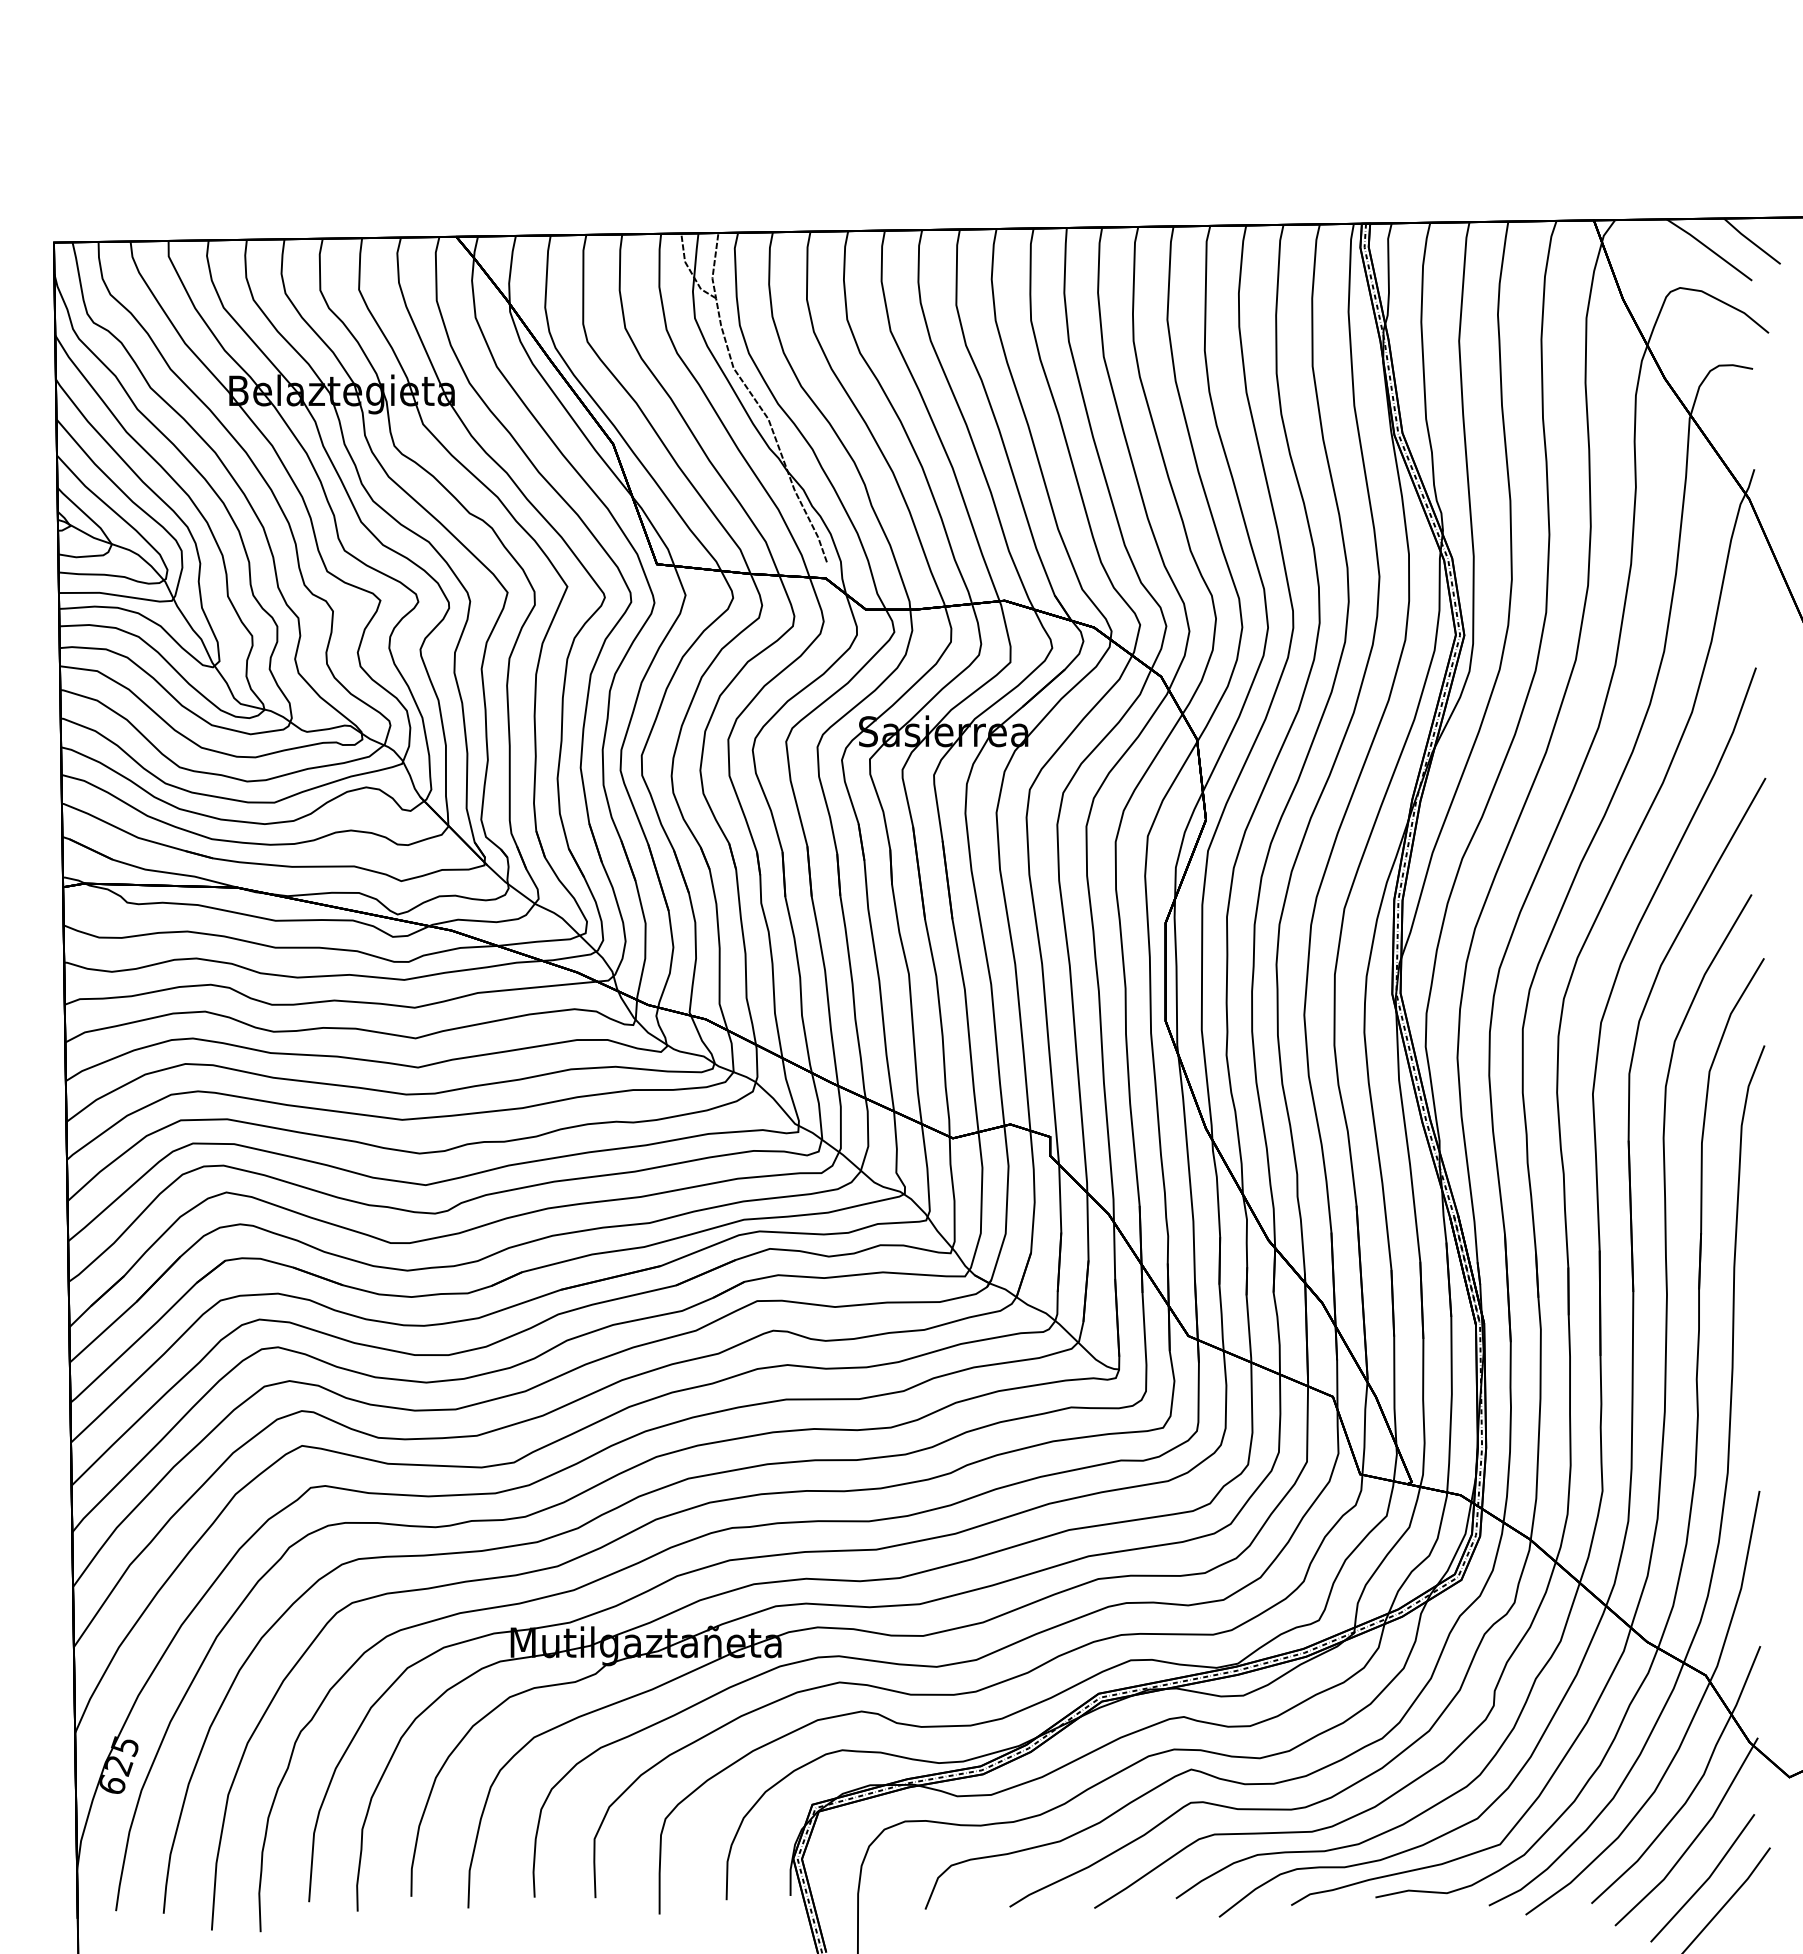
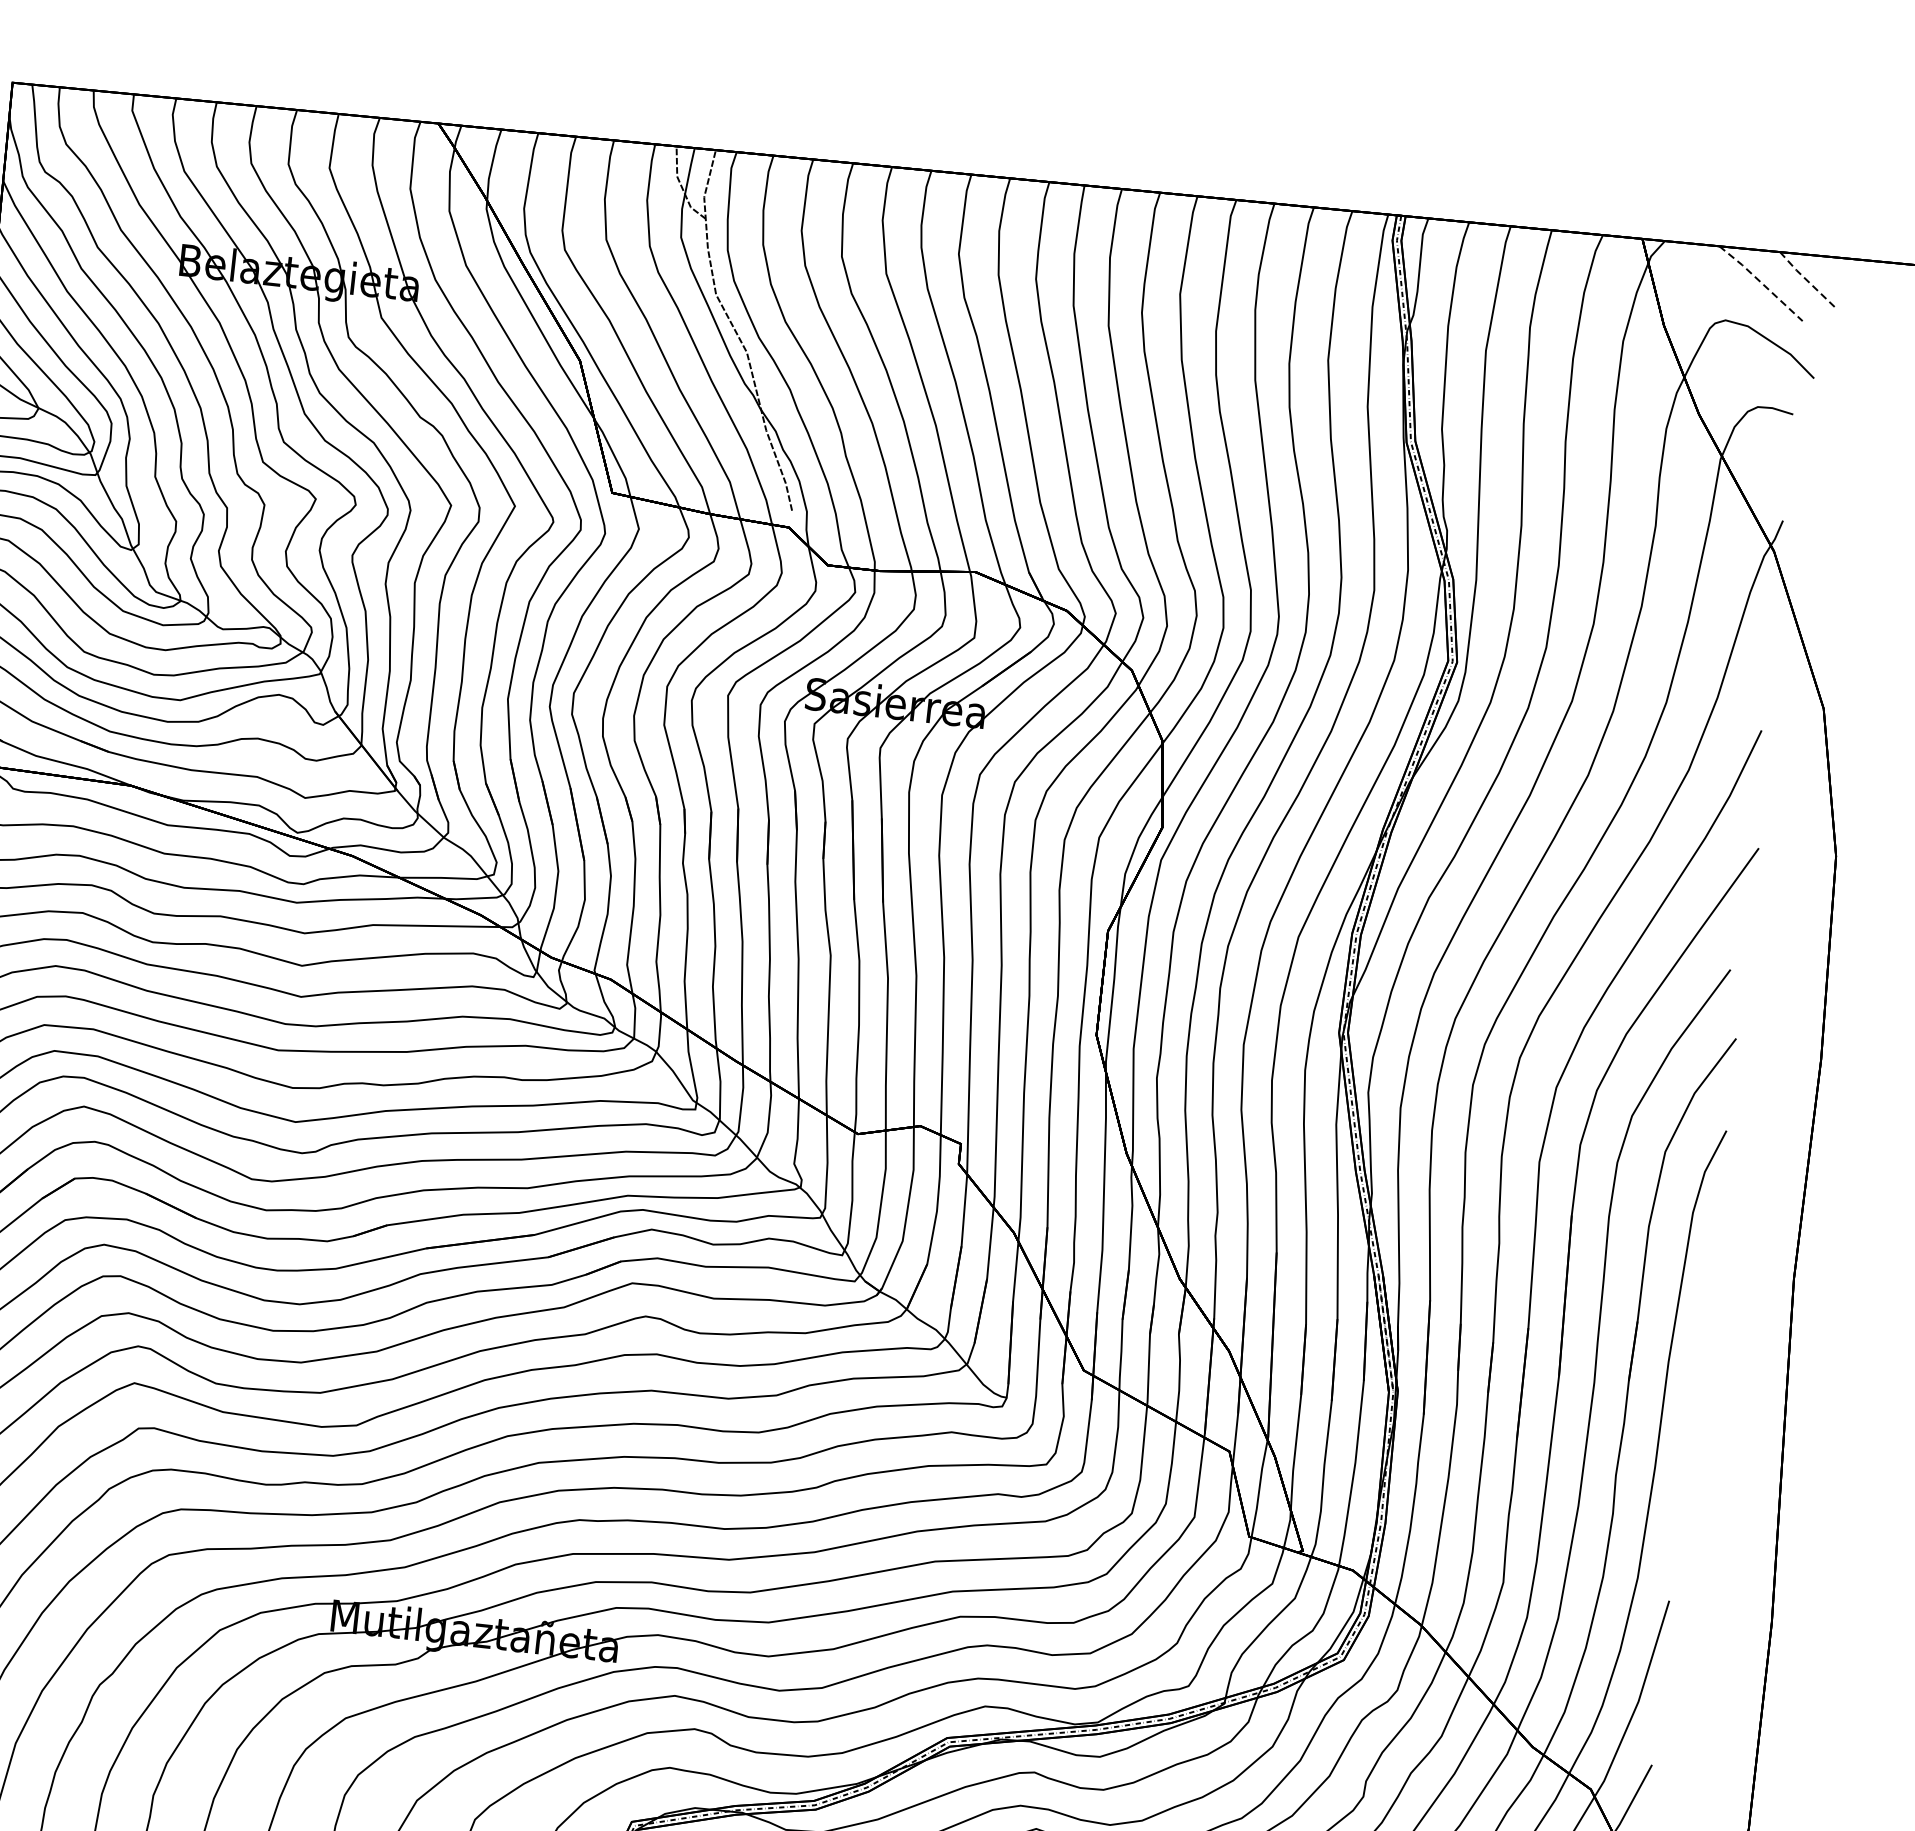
line: (1751, 241) -> (1806, 279), solid -> dashed
line: (1709, 249) -> (1761, 283), solid -> dashed

